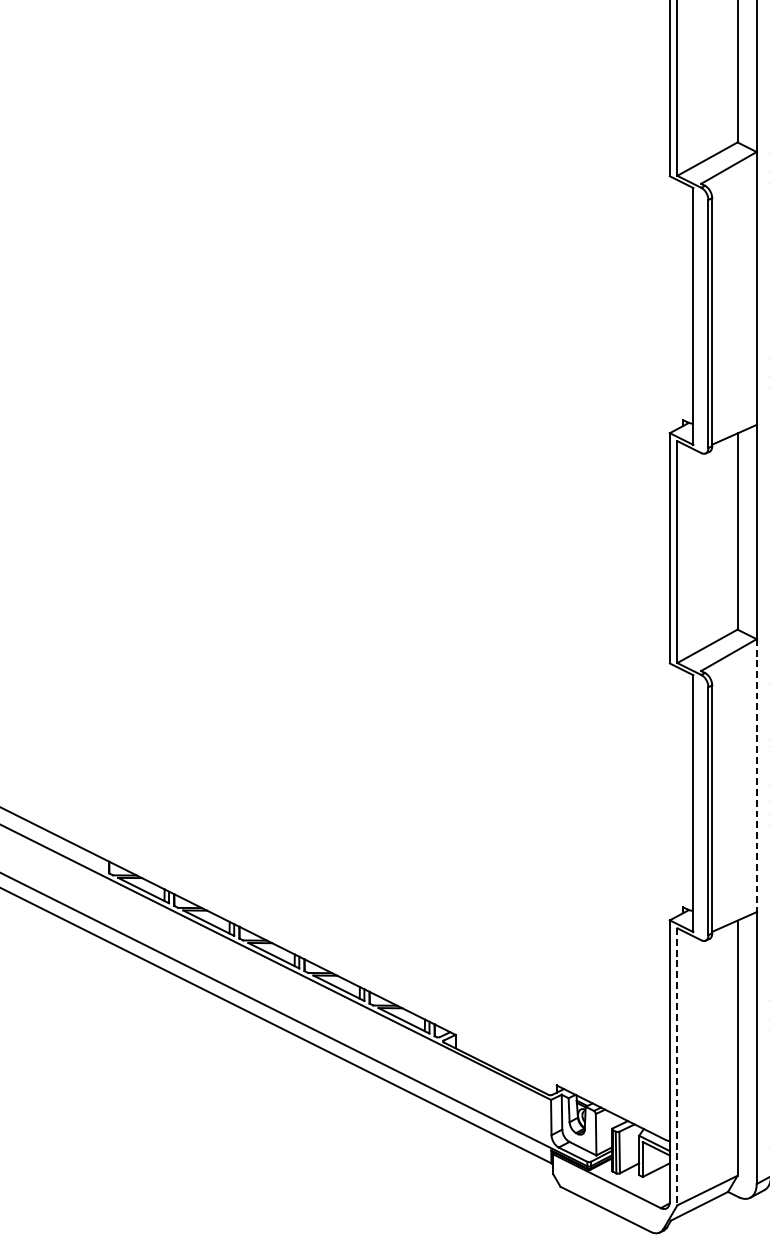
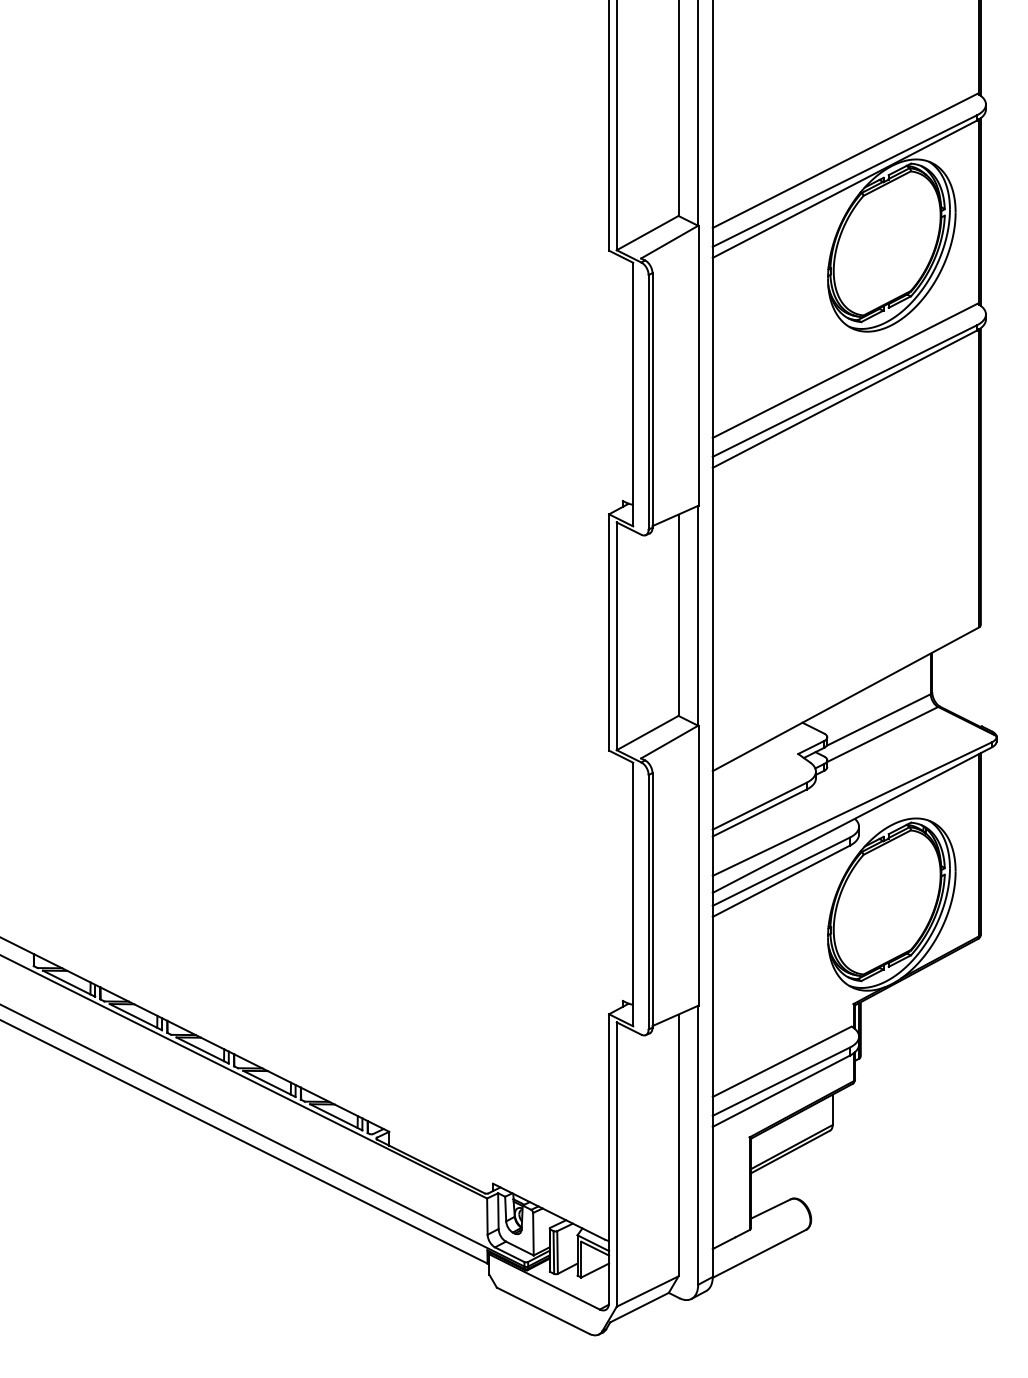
line: (757, 776) -> (698, 866), dashed -> solid
line: (677, 1067) -> (616, 1165), dashed -> solid

